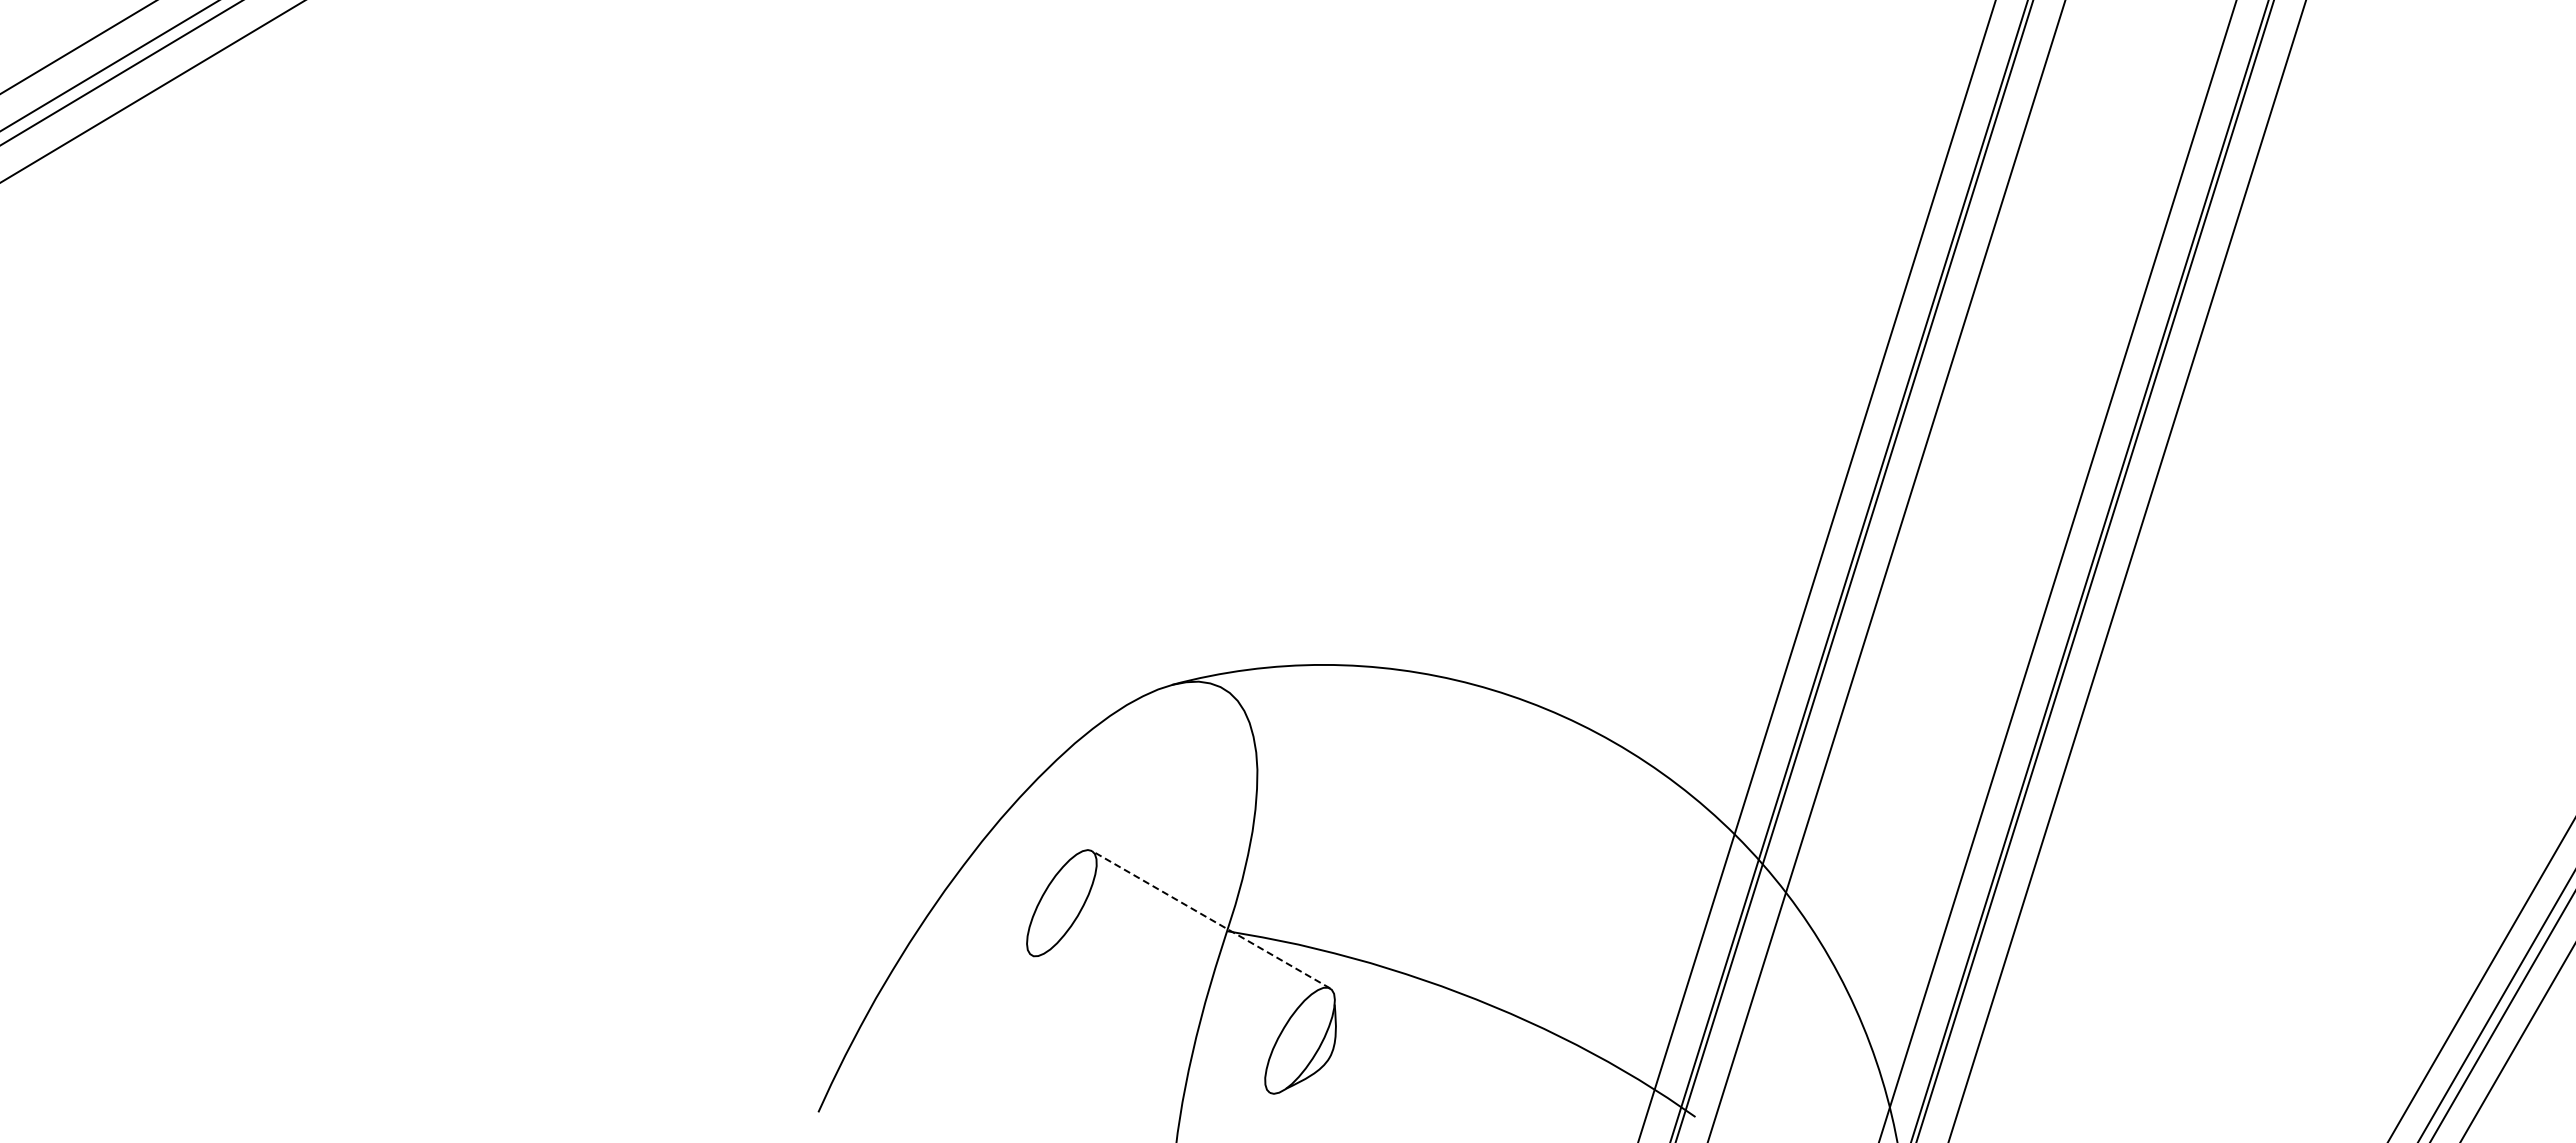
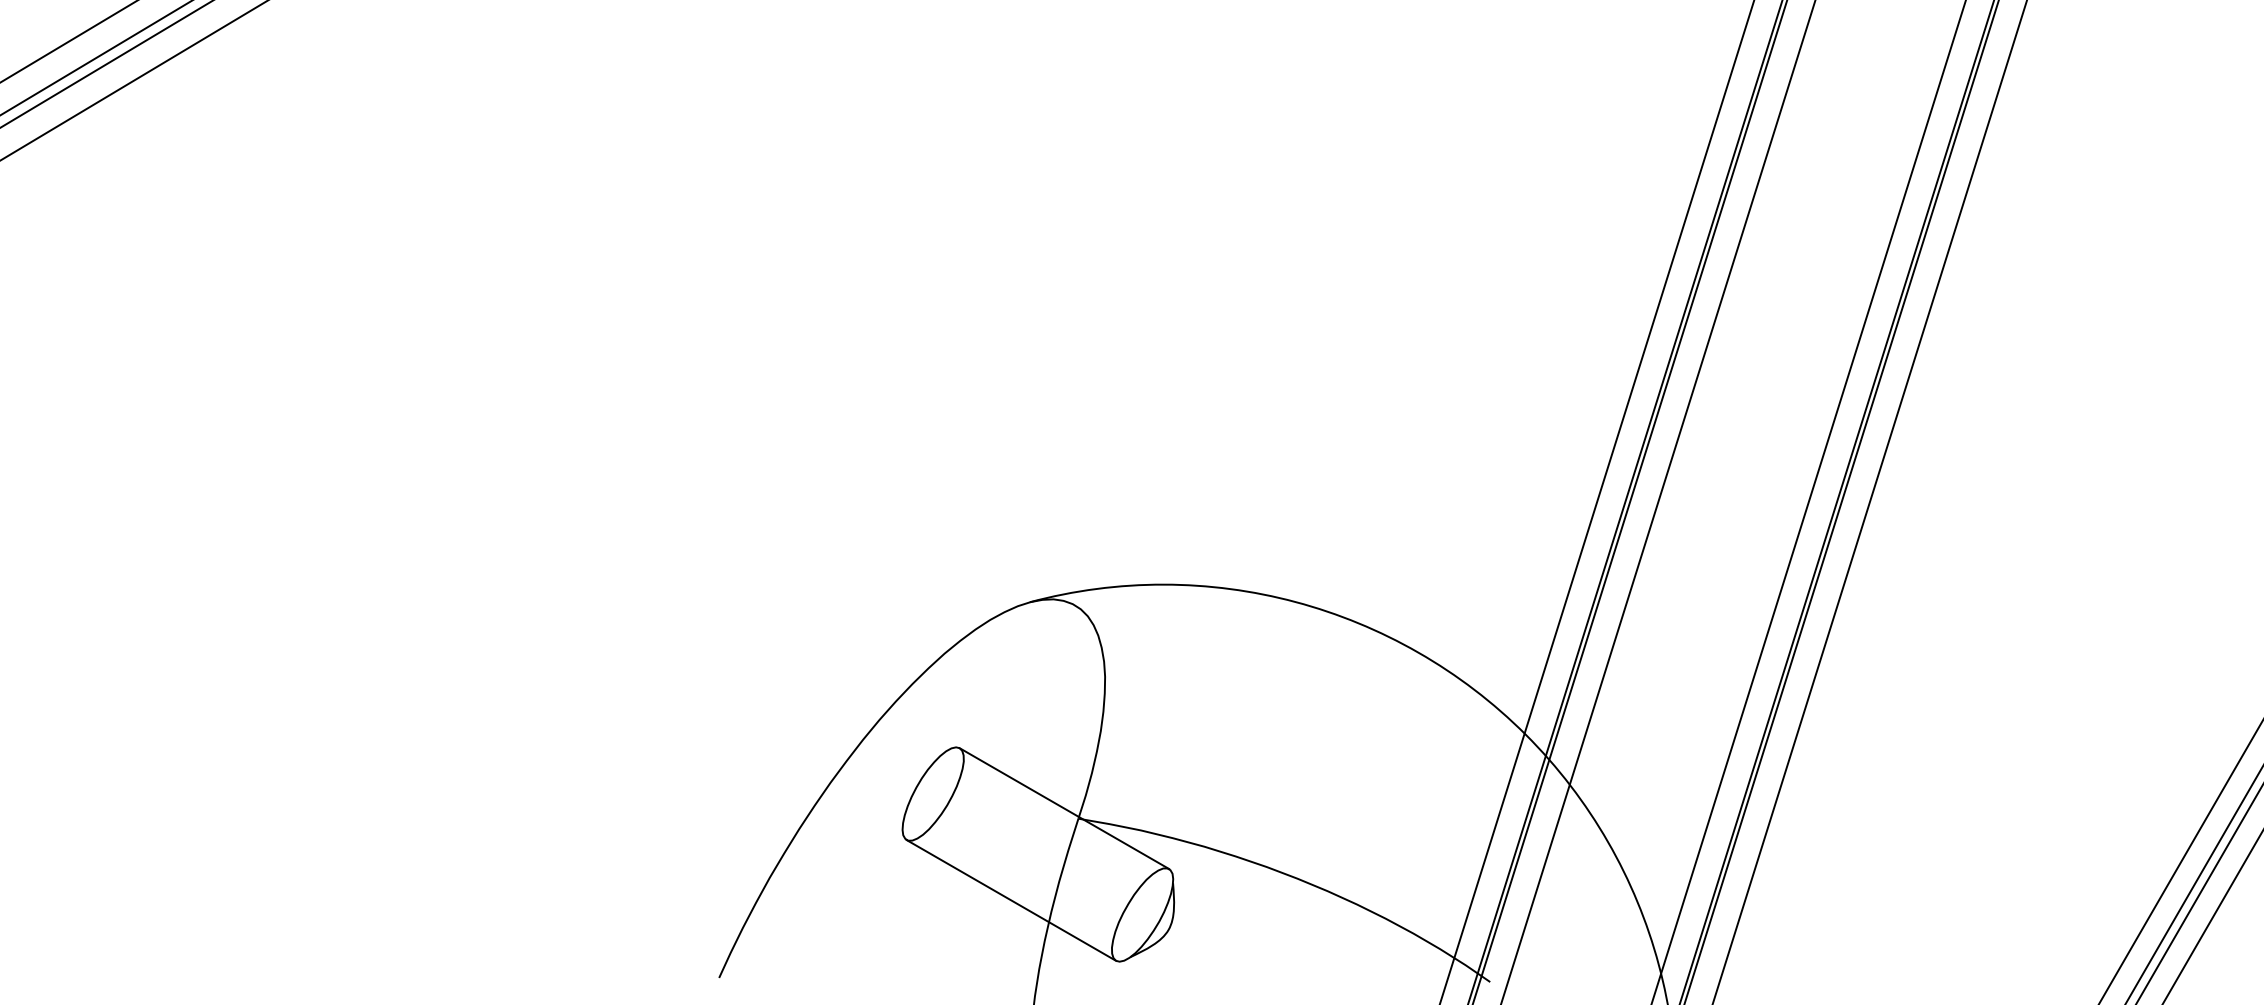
line: (1210, 919) -> (1063, 808), dashed -> solid
line: (1150, 1023) -> (1011, 899), added

